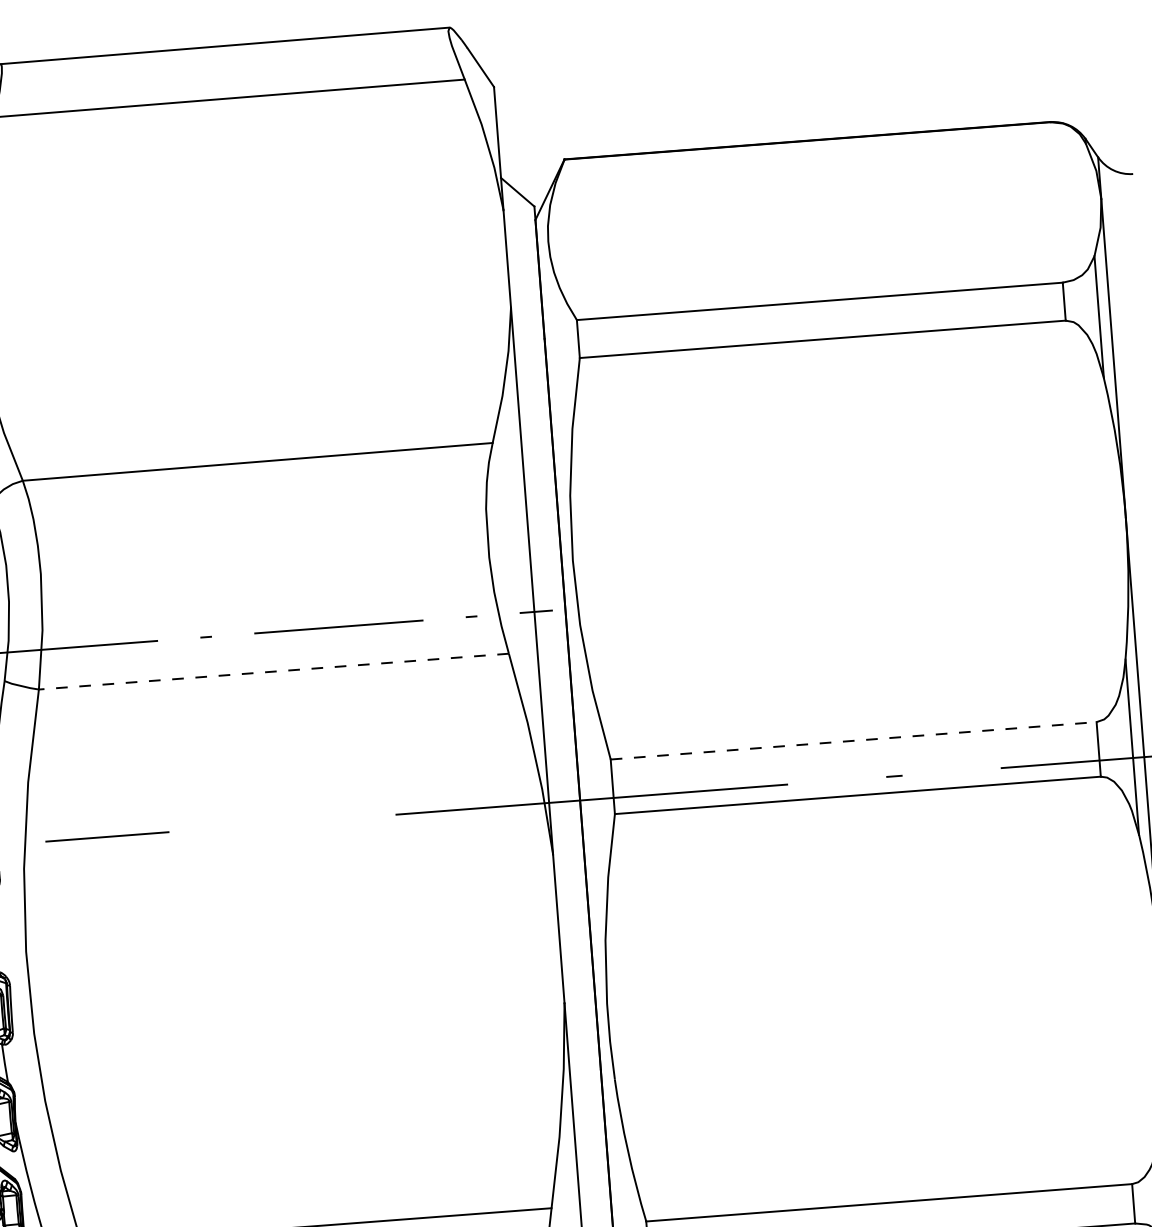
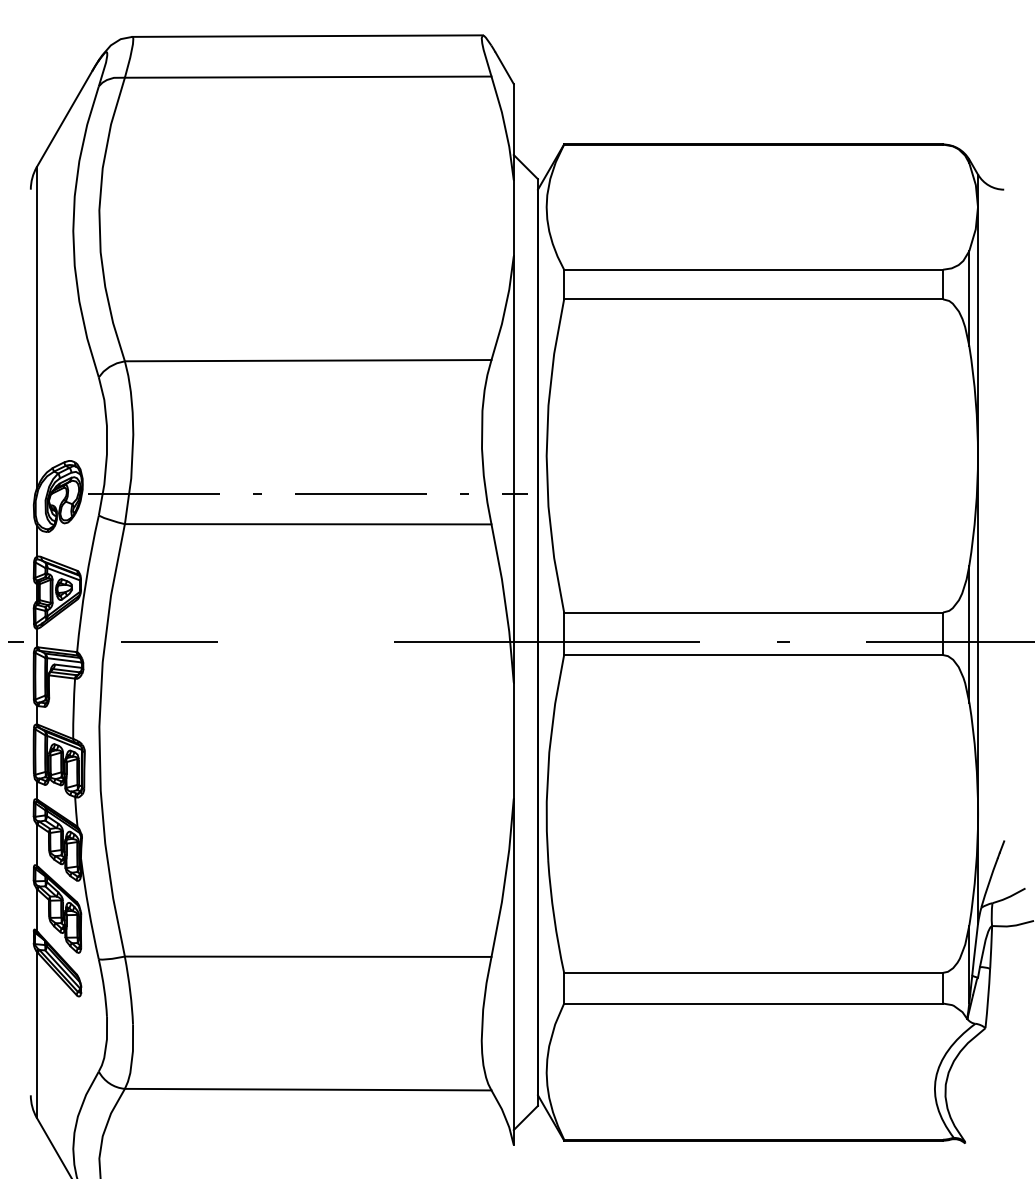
line: (273, 671) -> (307, 524), dashed -> solid
line: (853, 740) -> (753, 612), dashed -> solid

